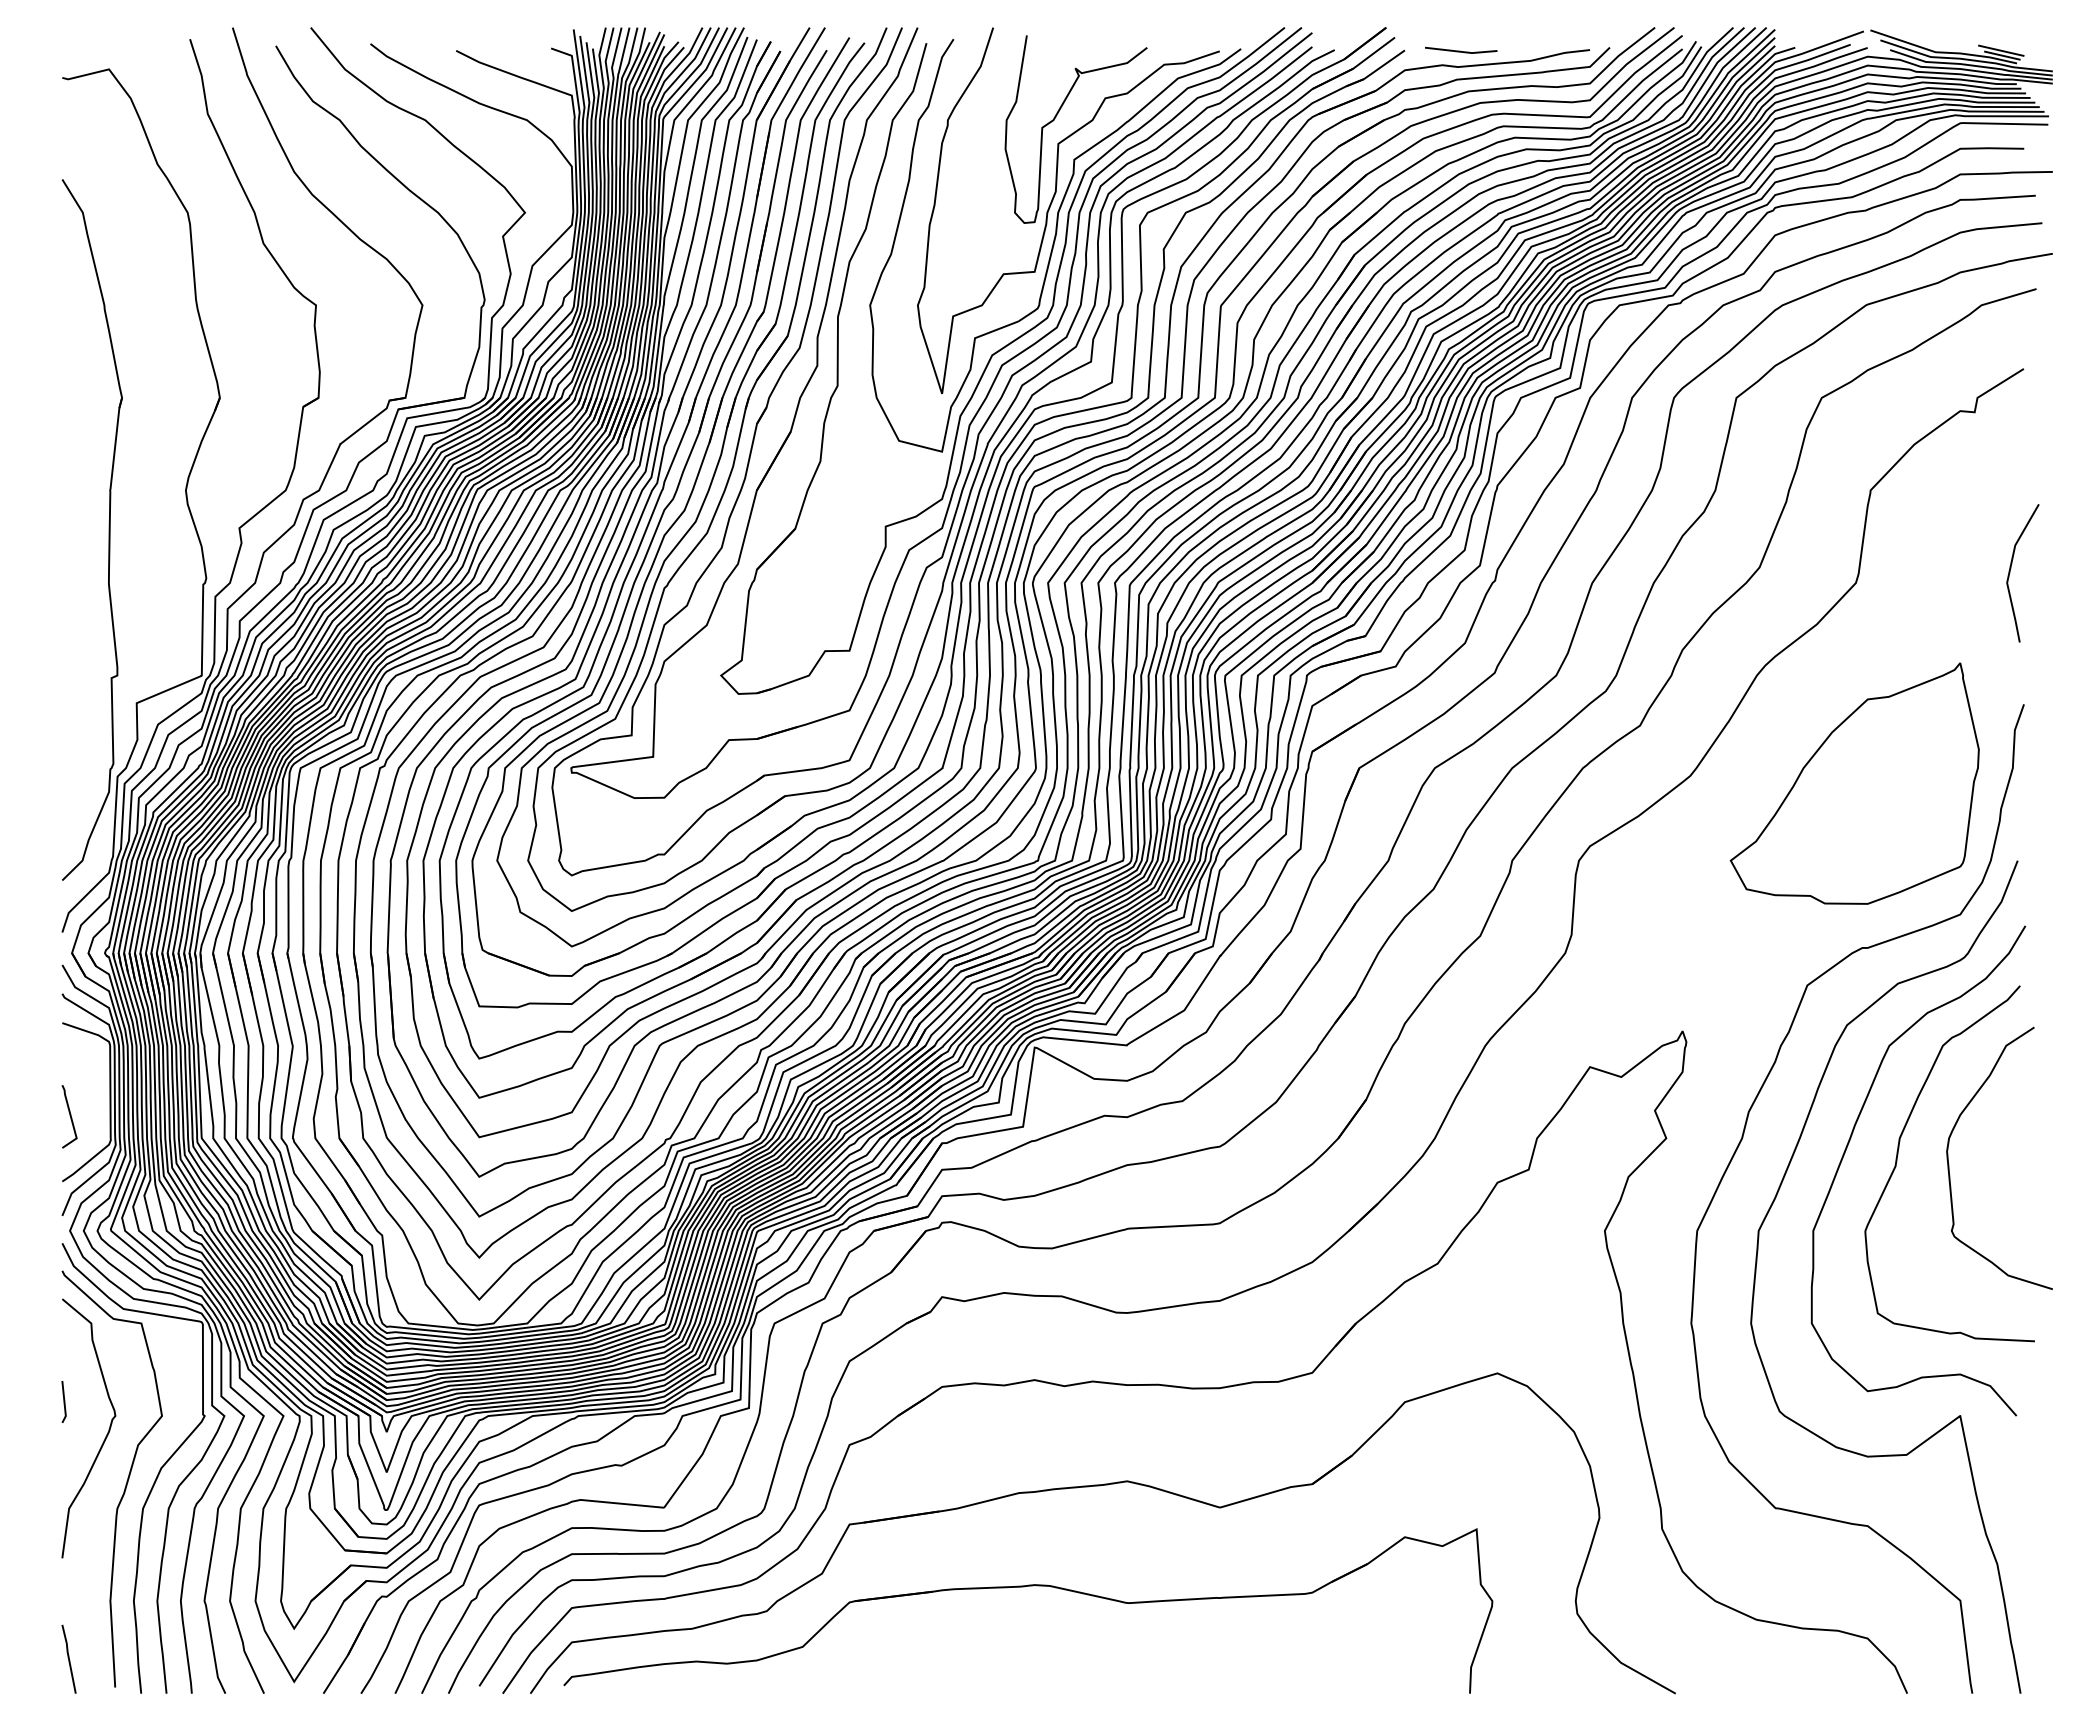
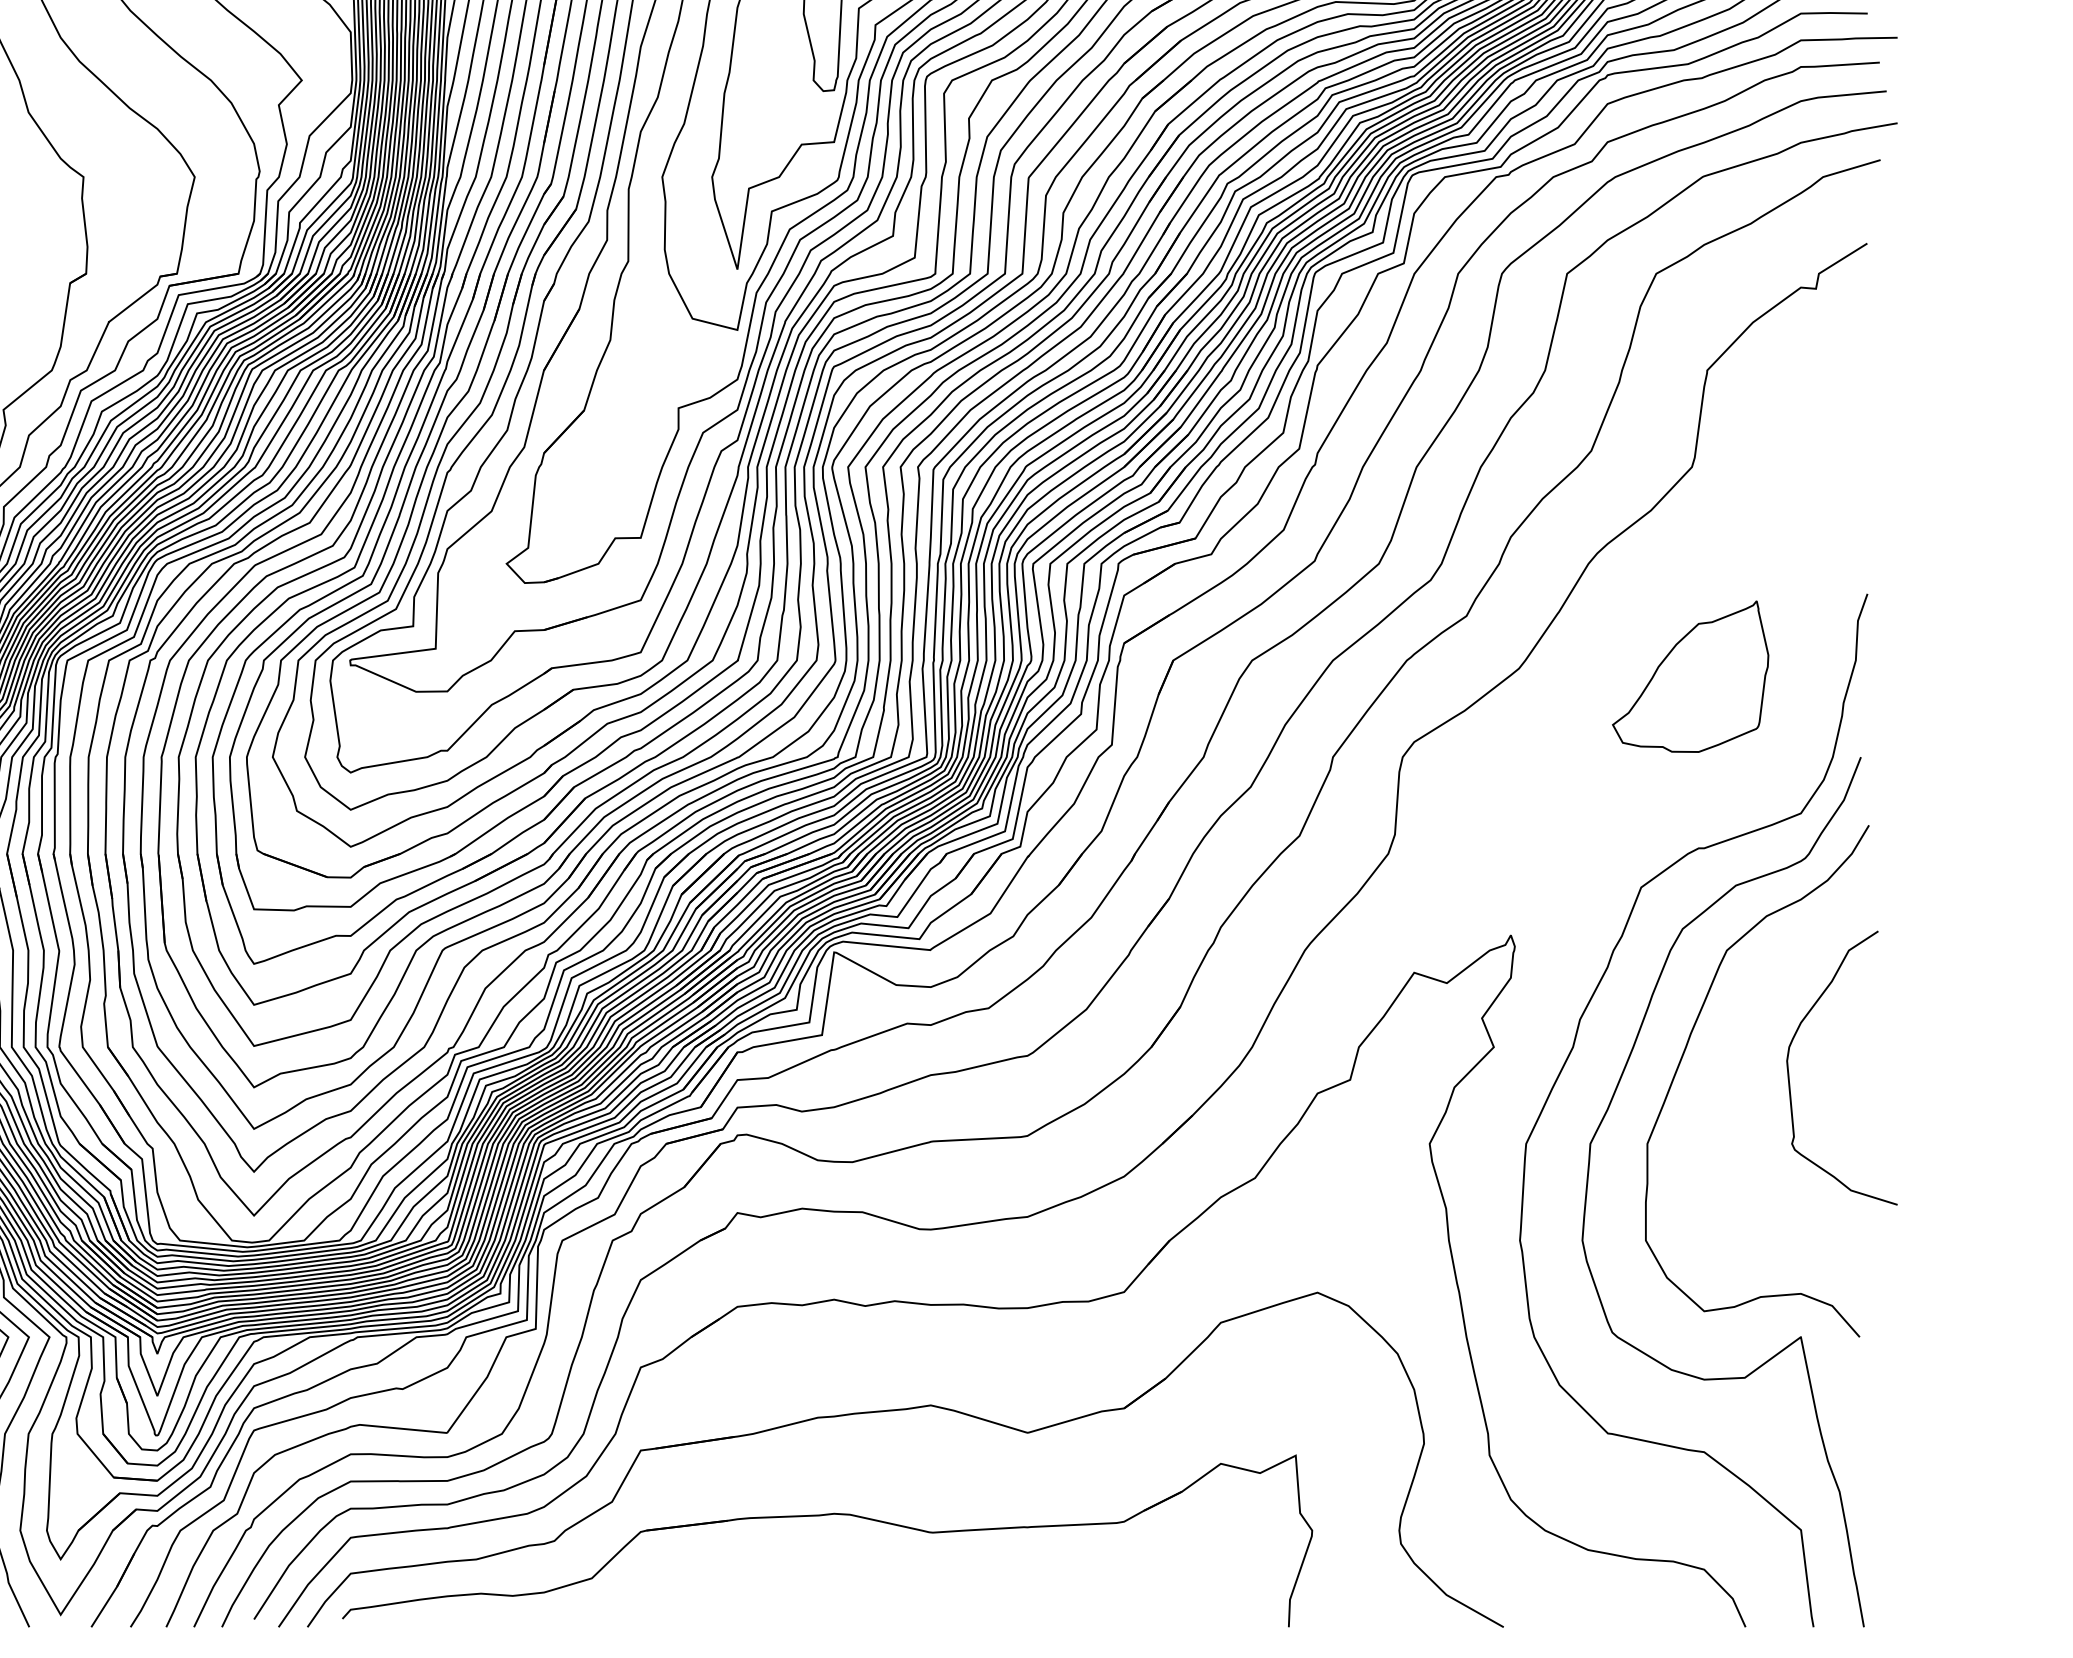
line: (2010, 573) -> (1853, 457), removed
part: (1854, 783) -> (1690, 676), size x0.6
curve: (1898, 1155) -> (1736, 1065), removed

